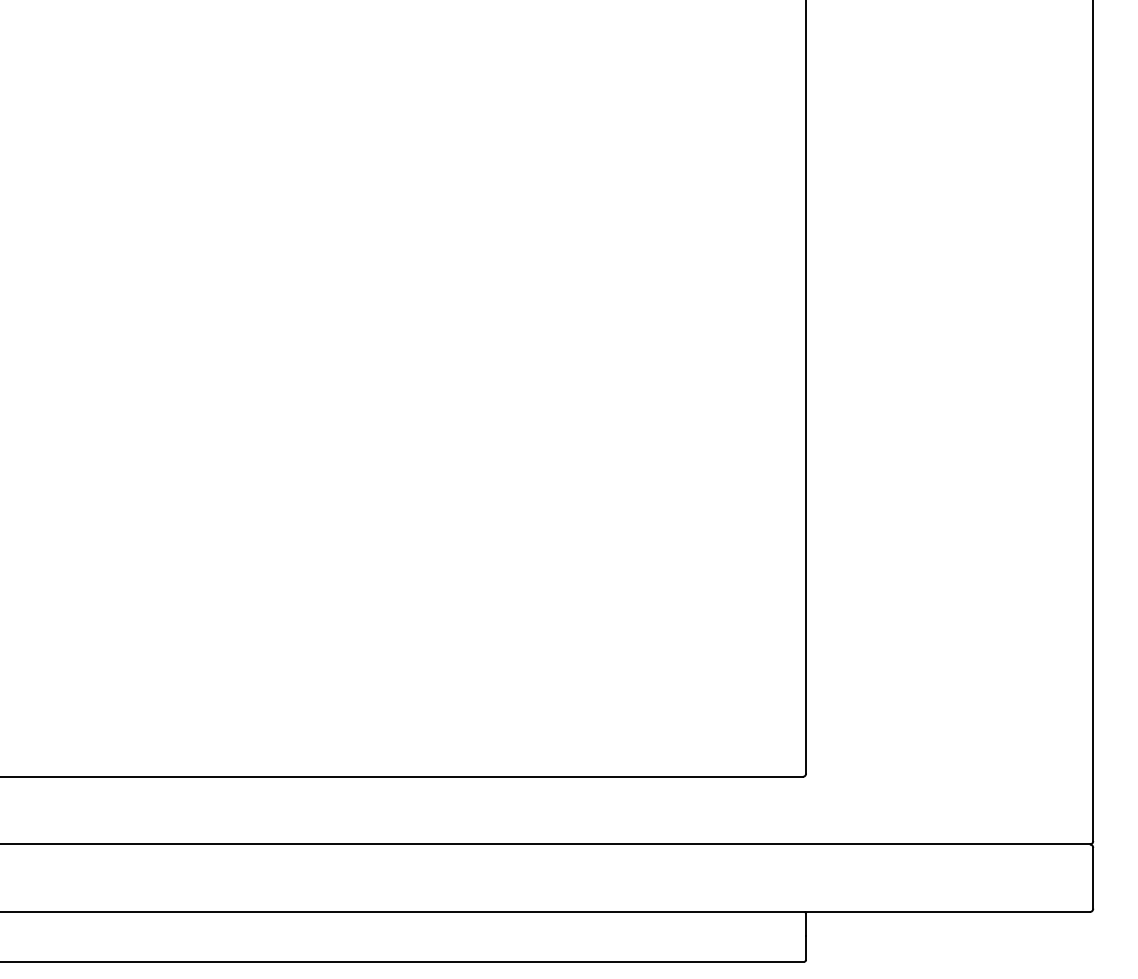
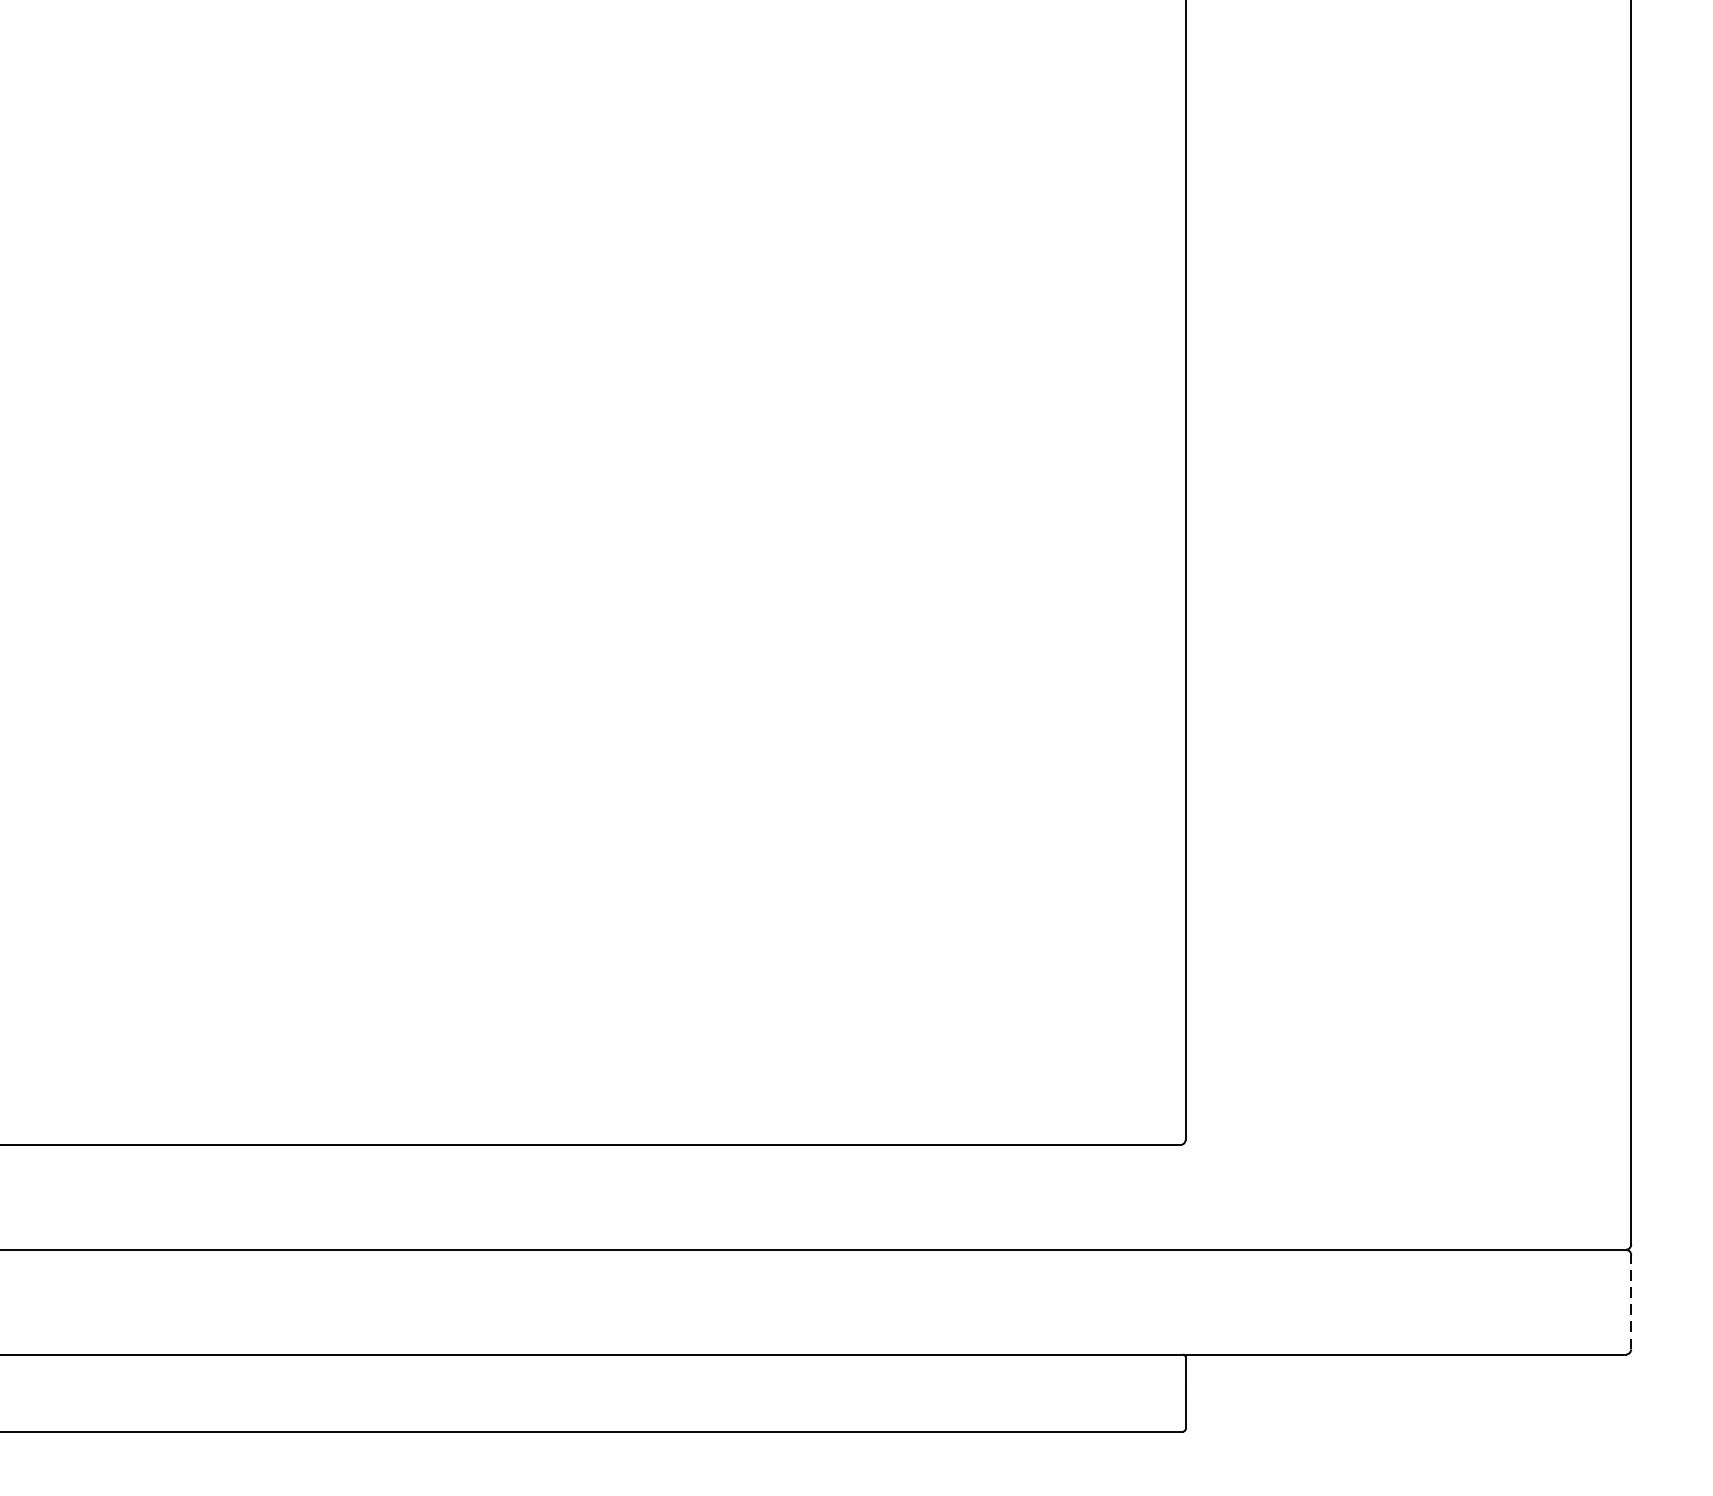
line: (1093, 877) -> (1631, 1301), solid -> dashed

